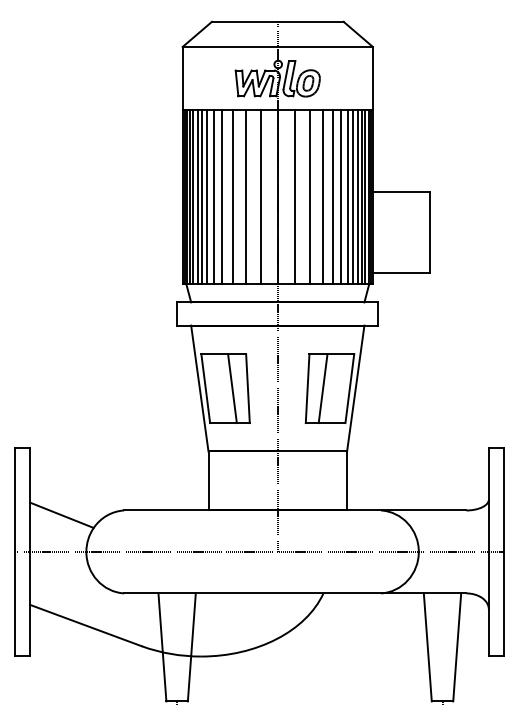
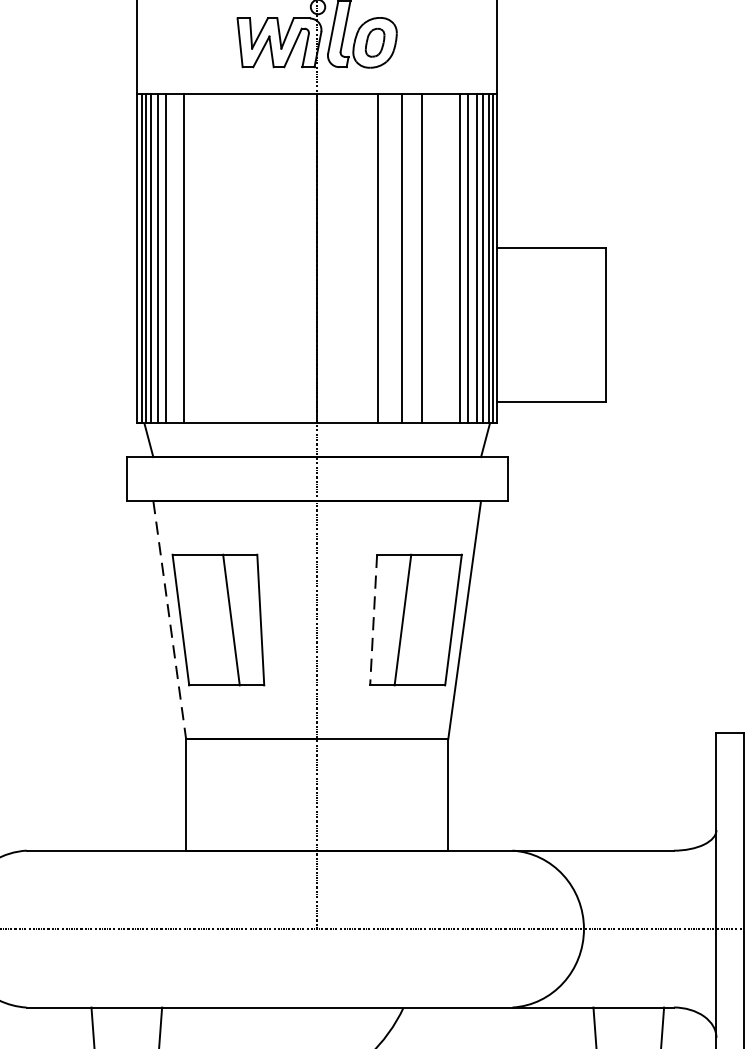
line: (202, 197) -> (174, 258), removed
line: (214, 197) -> (197, 258), removed
line: (222, 197) -> (212, 258), removed
line: (232, 197) -> (231, 258), removed
line: (245, 197) -> (256, 258), removed
line: (260, 197) -> (284, 258), removed
line: (295, 197) -> (350, 258), removed
line: (341, 197) -> (437, 258), removed
line: (348, 197) -> (450, 258), removed
line: (199, 388) -> (169, 619), solid -> dashed
line: (307, 388) -> (373, 619), solid -> dashed

